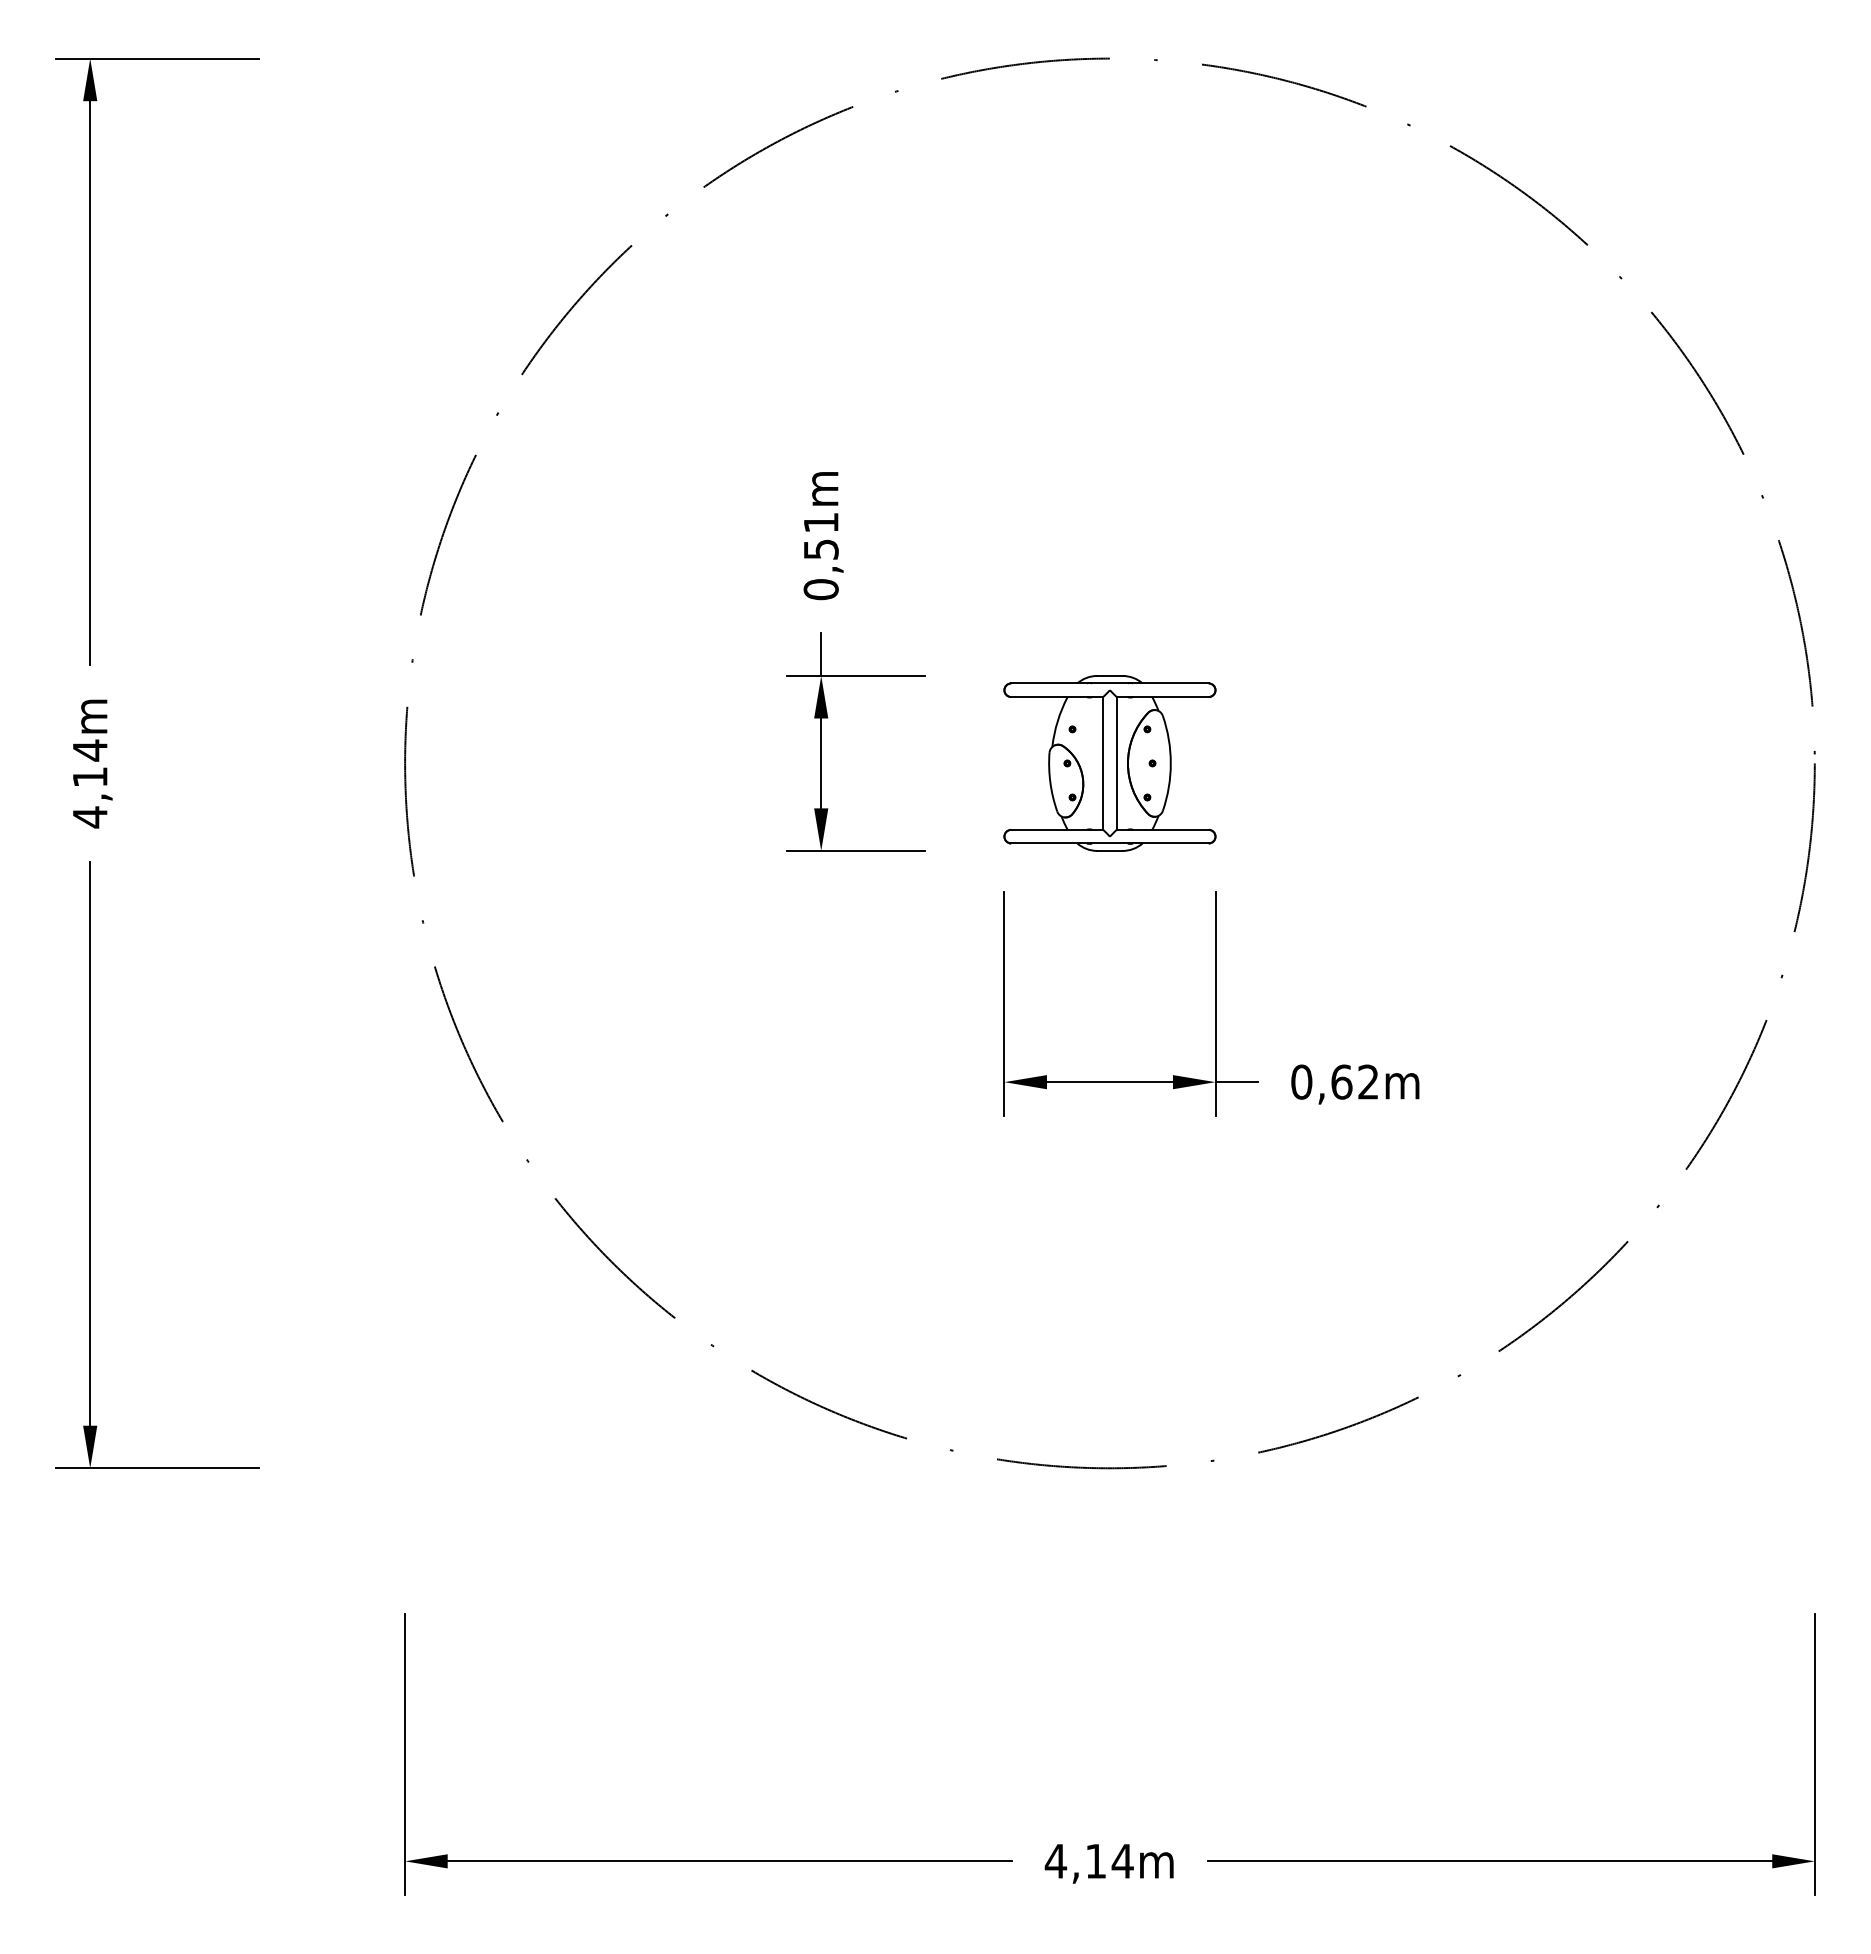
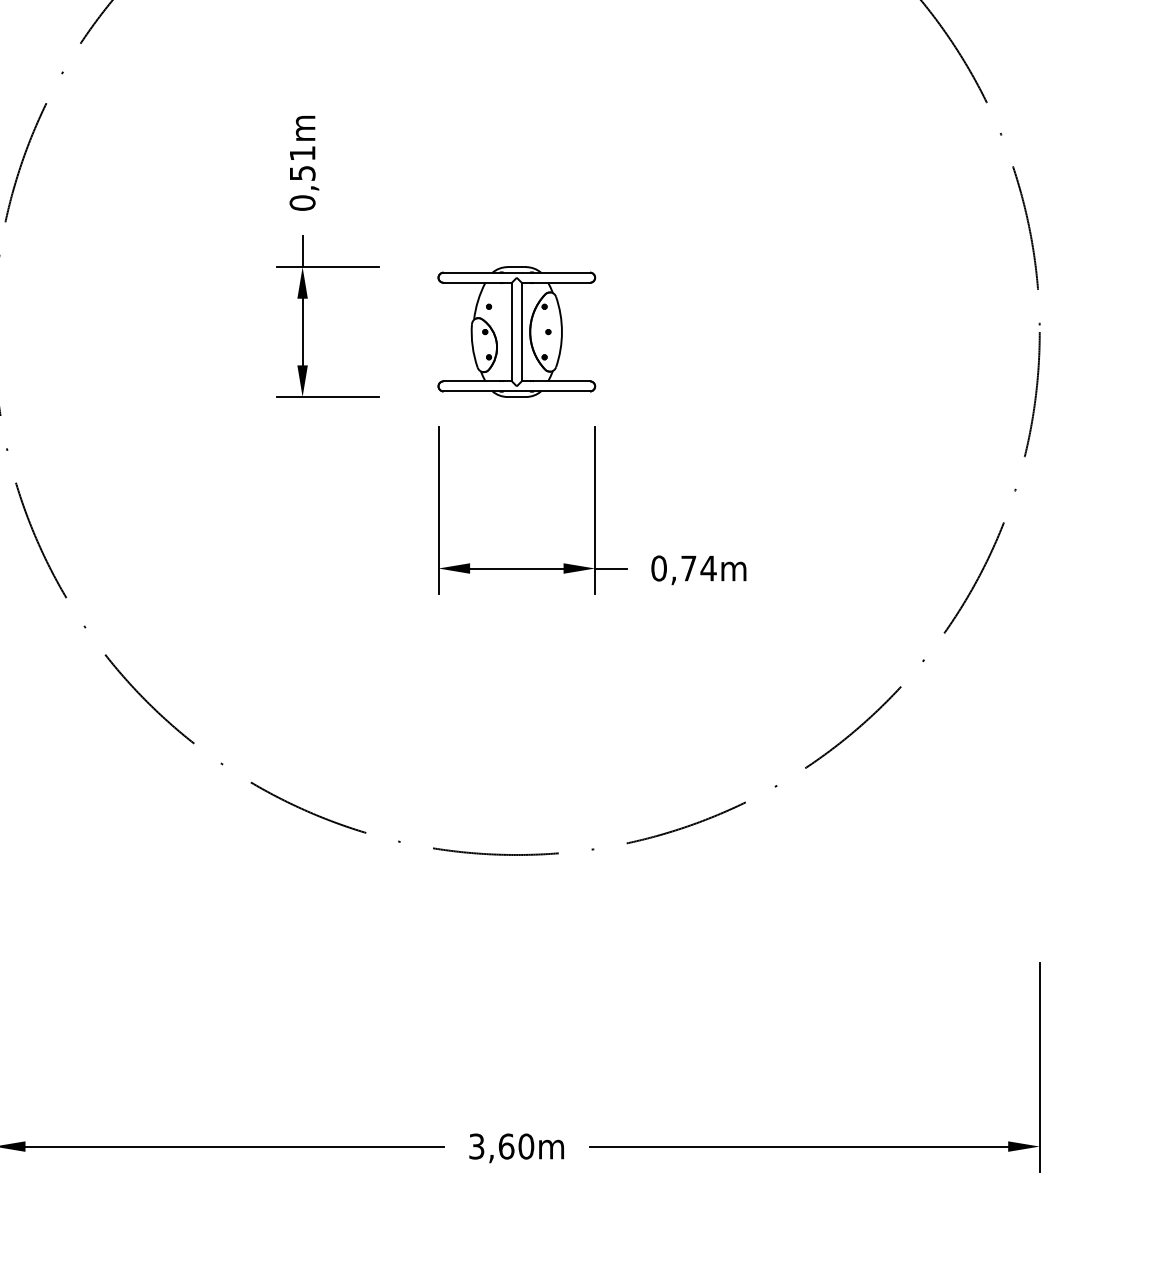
text: (1355, 1081) -> (698, 568), 0,62m -> 0,74m
text: (1088, 1860) -> (500, 1145), 4,14m -> 3,60m

